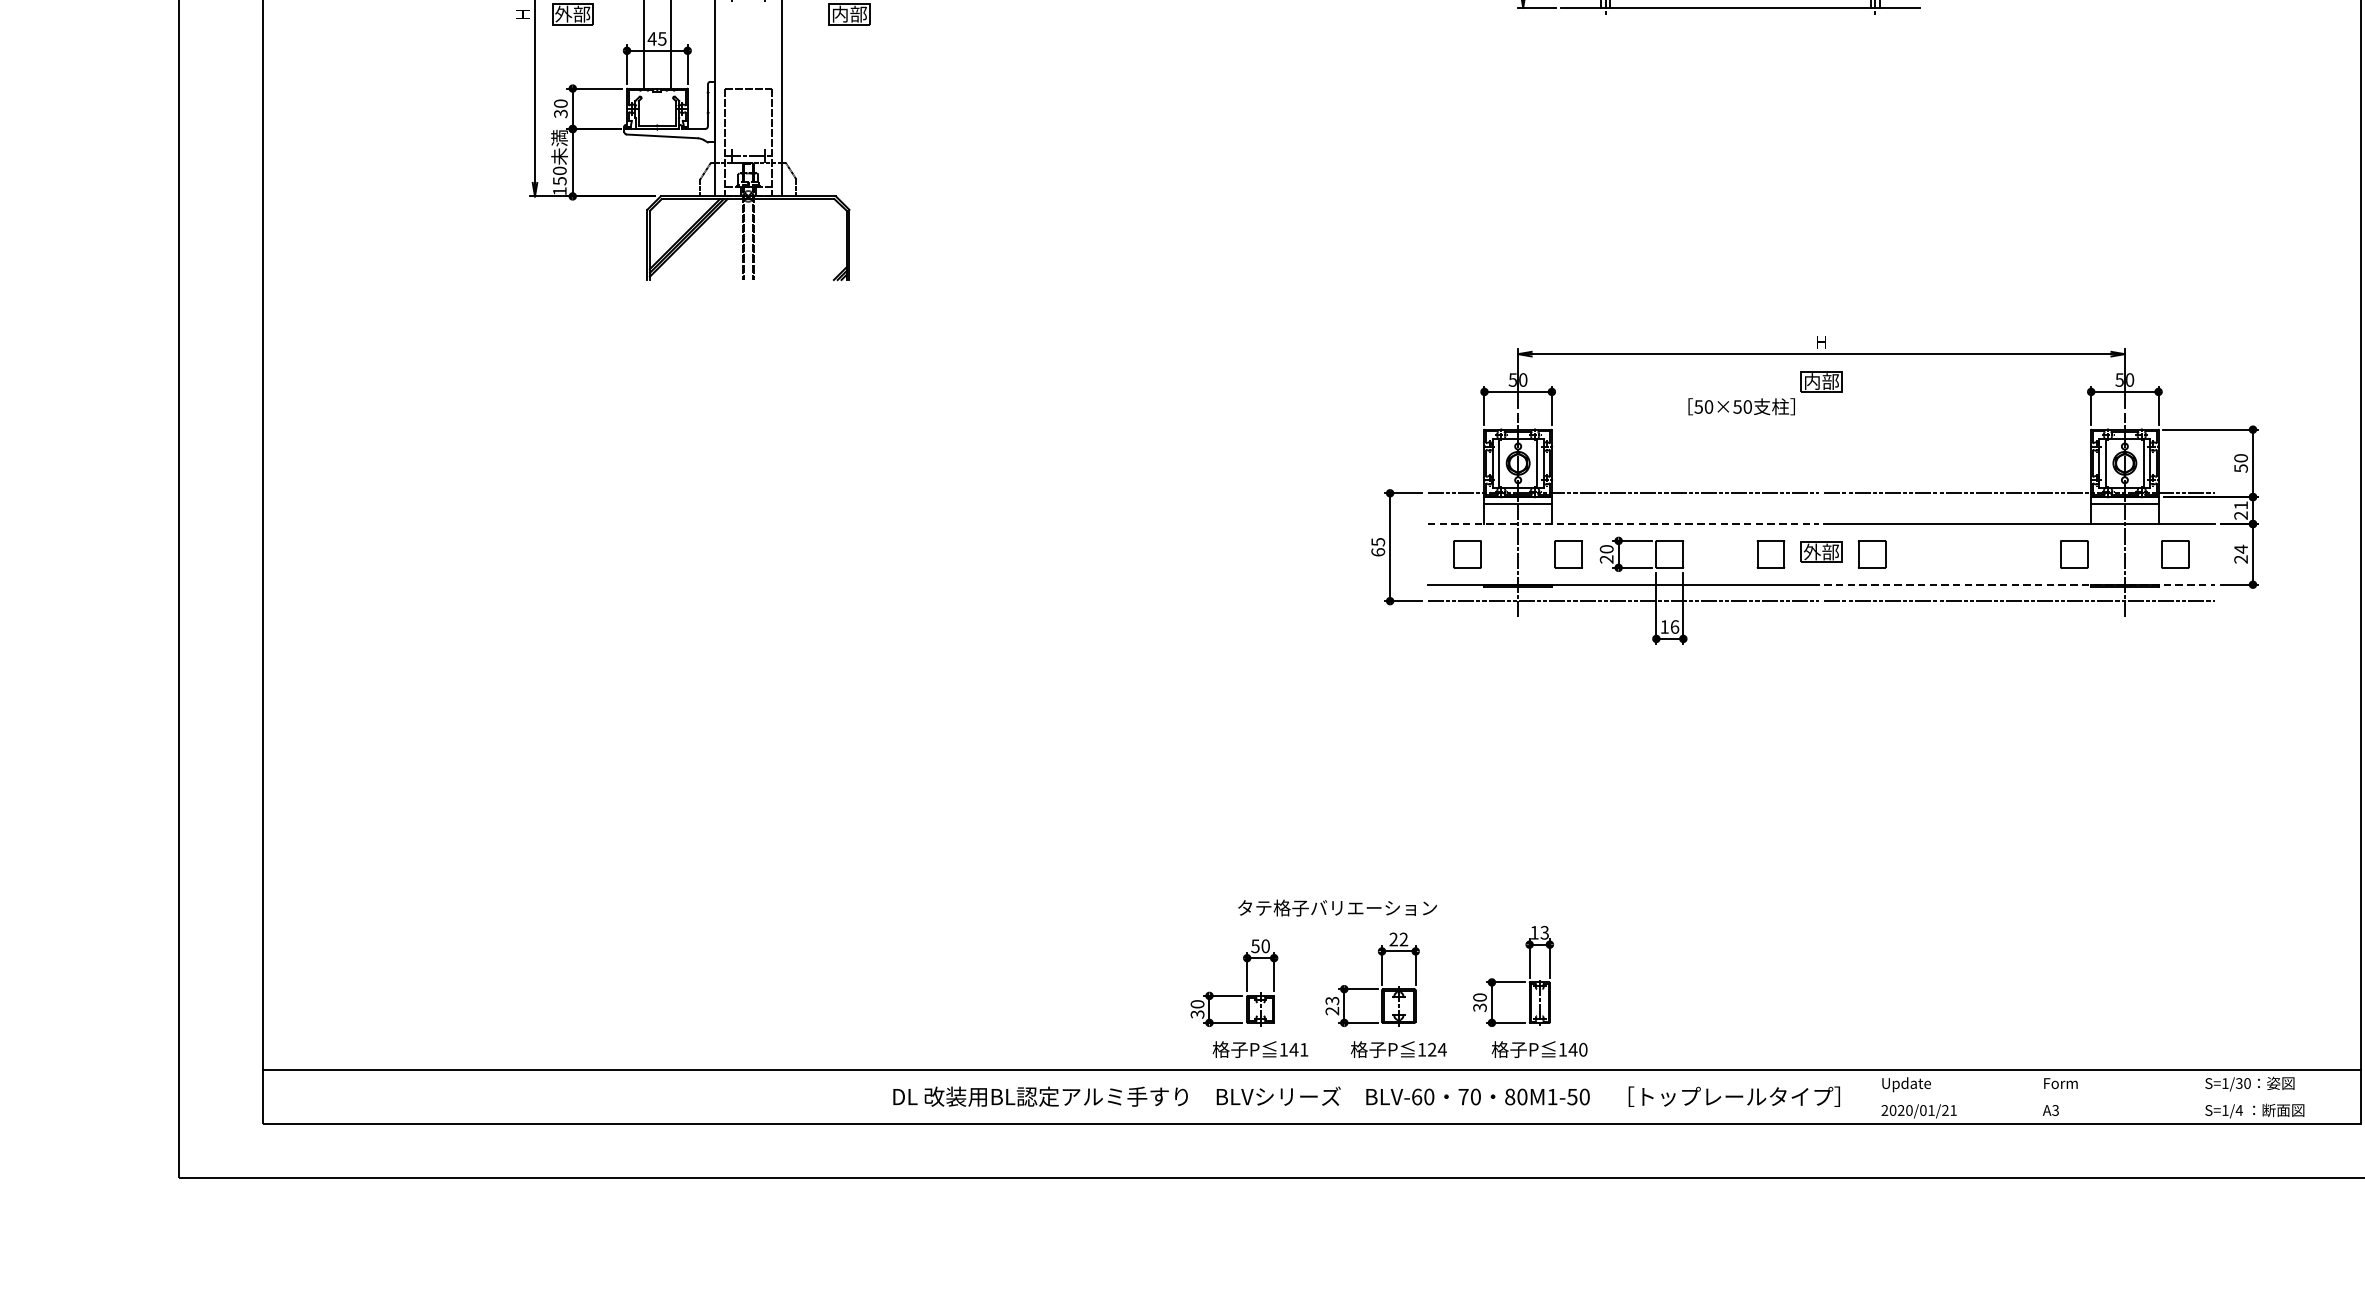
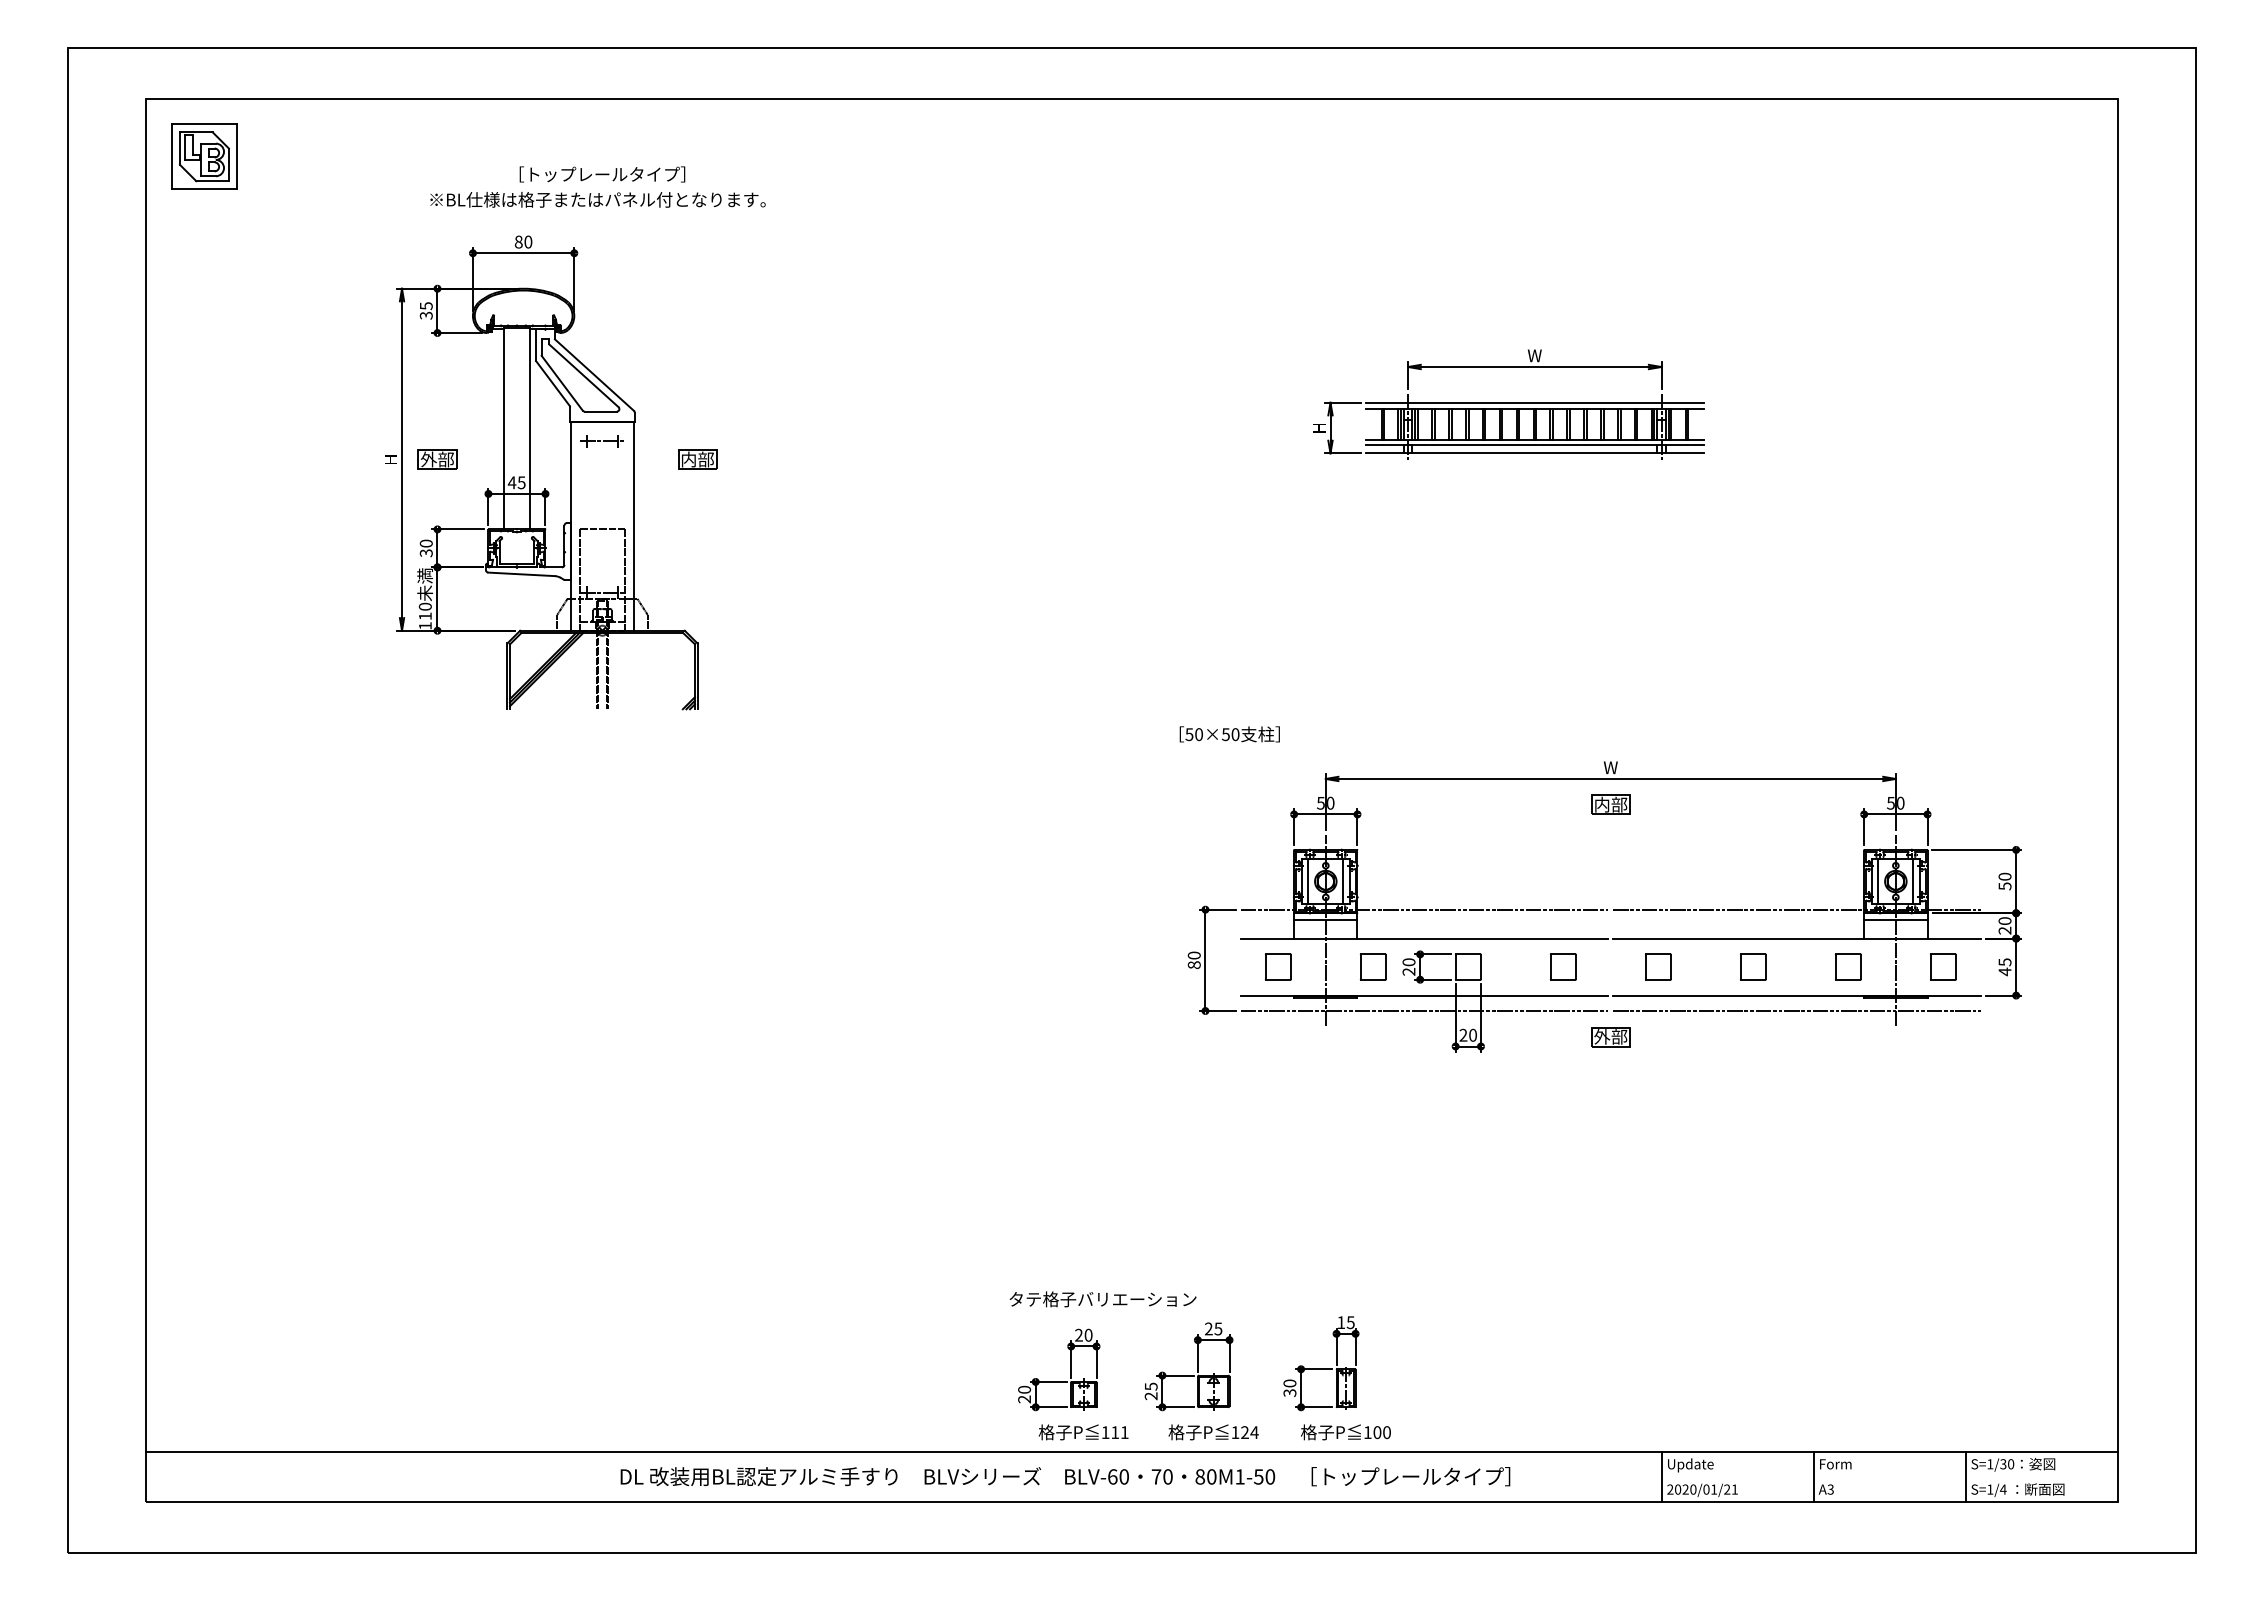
text: (559, 181) -> (425, 616), 150 -> 110
text: (1821, 341) -> (1610, 767), H -> W
text: (1741, 406) -> (1229, 734), moved
text: (2240, 504) -> (2004, 920), 21 -> 20
line: (1623, 523) -> (1424, 938), dashed -> solid
text: (1377, 547) -> (1193, 960), 65 -> 80
part: (1821, 552) -> (1610, 1037), moved
part: (1973, 553) -> (1753, 966), added
text: (2240, 554) -> (2004, 967), 24 -> 45
line: (2020, 584) -> (1797, 995), dashed -> solid
text: (1670, 626) -> (1468, 1034), 16 -> 20
text: (1336, 908) -> (1102, 1299), moved
text: (1544, 932) -> (1350, 1322), 13 -> 15
text: (1403, 939) -> (1218, 1328), 22 -> 25
text: (1254, 945) -> (1078, 1334), 50 -> 20
text: (1331, 1000) -> (1150, 1386), 23 -> 25
text: (1197, 1014) -> (1024, 1399), 30 -> 20
text: (1293, 1049) -> (1114, 1432), 141 -> 111
text: (1573, 1049) -> (1377, 1432), 140 -> 100
text: (1366, 1096) -> (1065, 1476), moved
line: (1875, 1096) -> (1661, 1476), added
line: (2037, 1096) -> (1813, 1476), added
line: (2199, 1096) -> (1965, 1476), added

